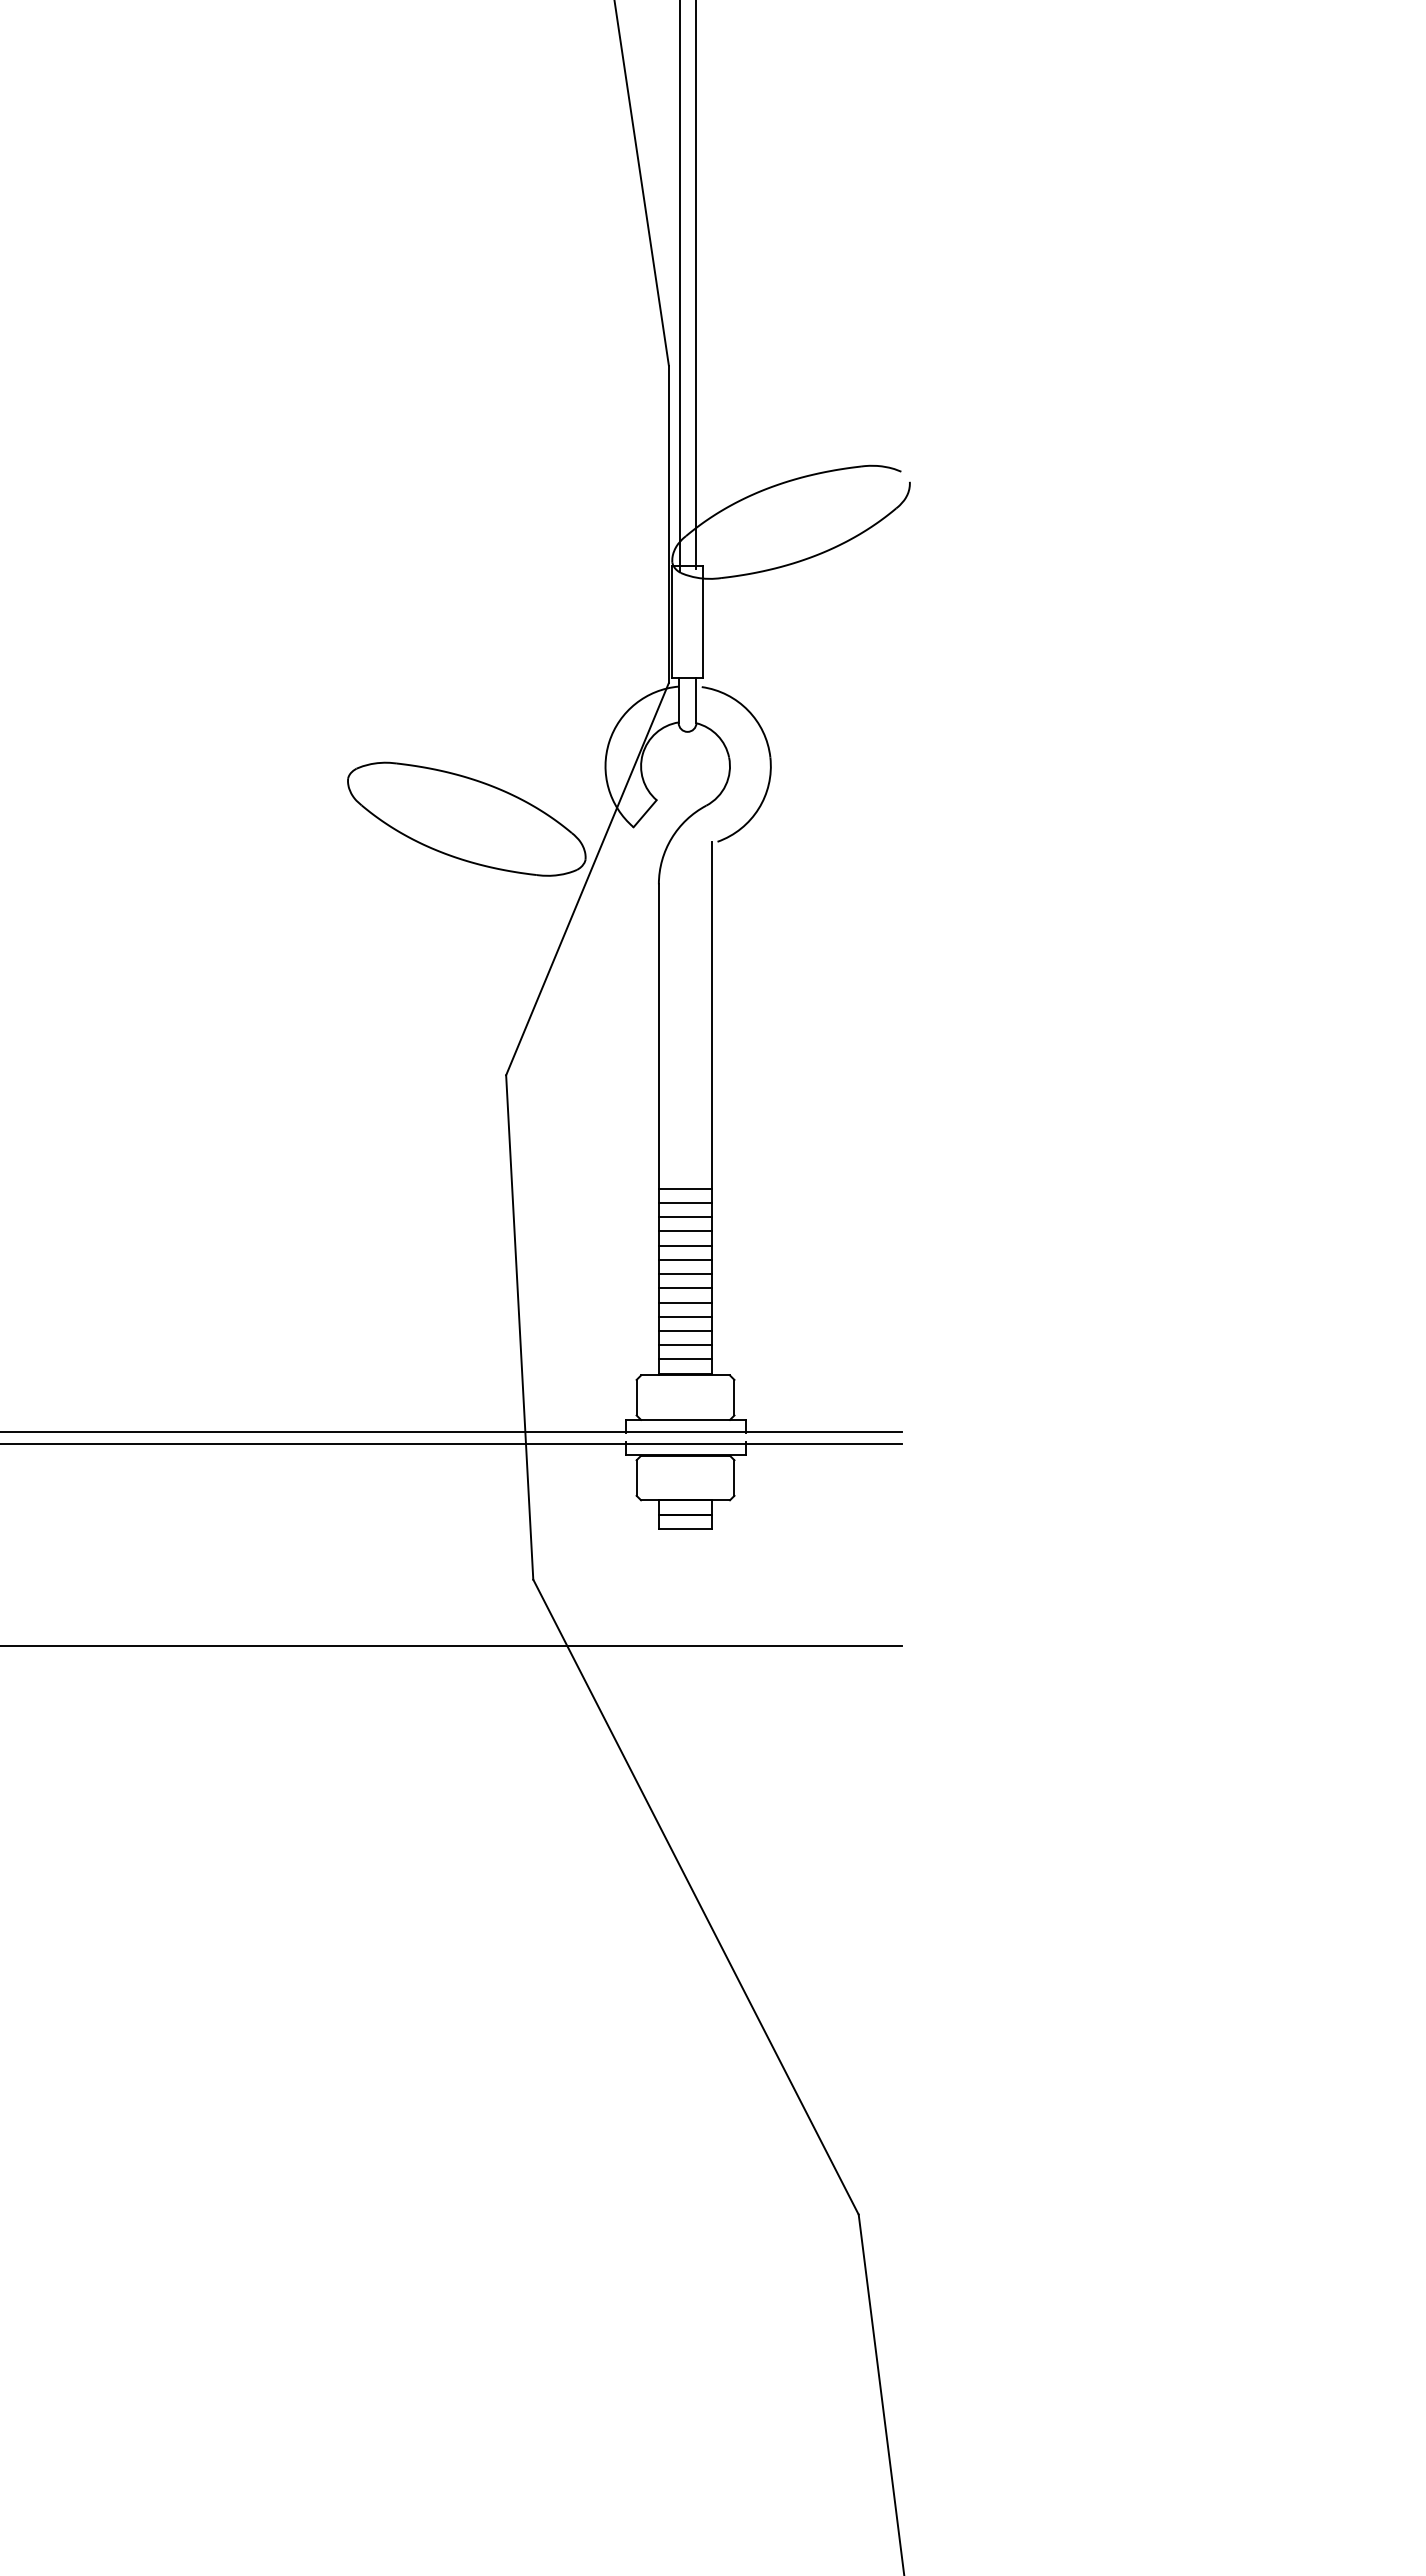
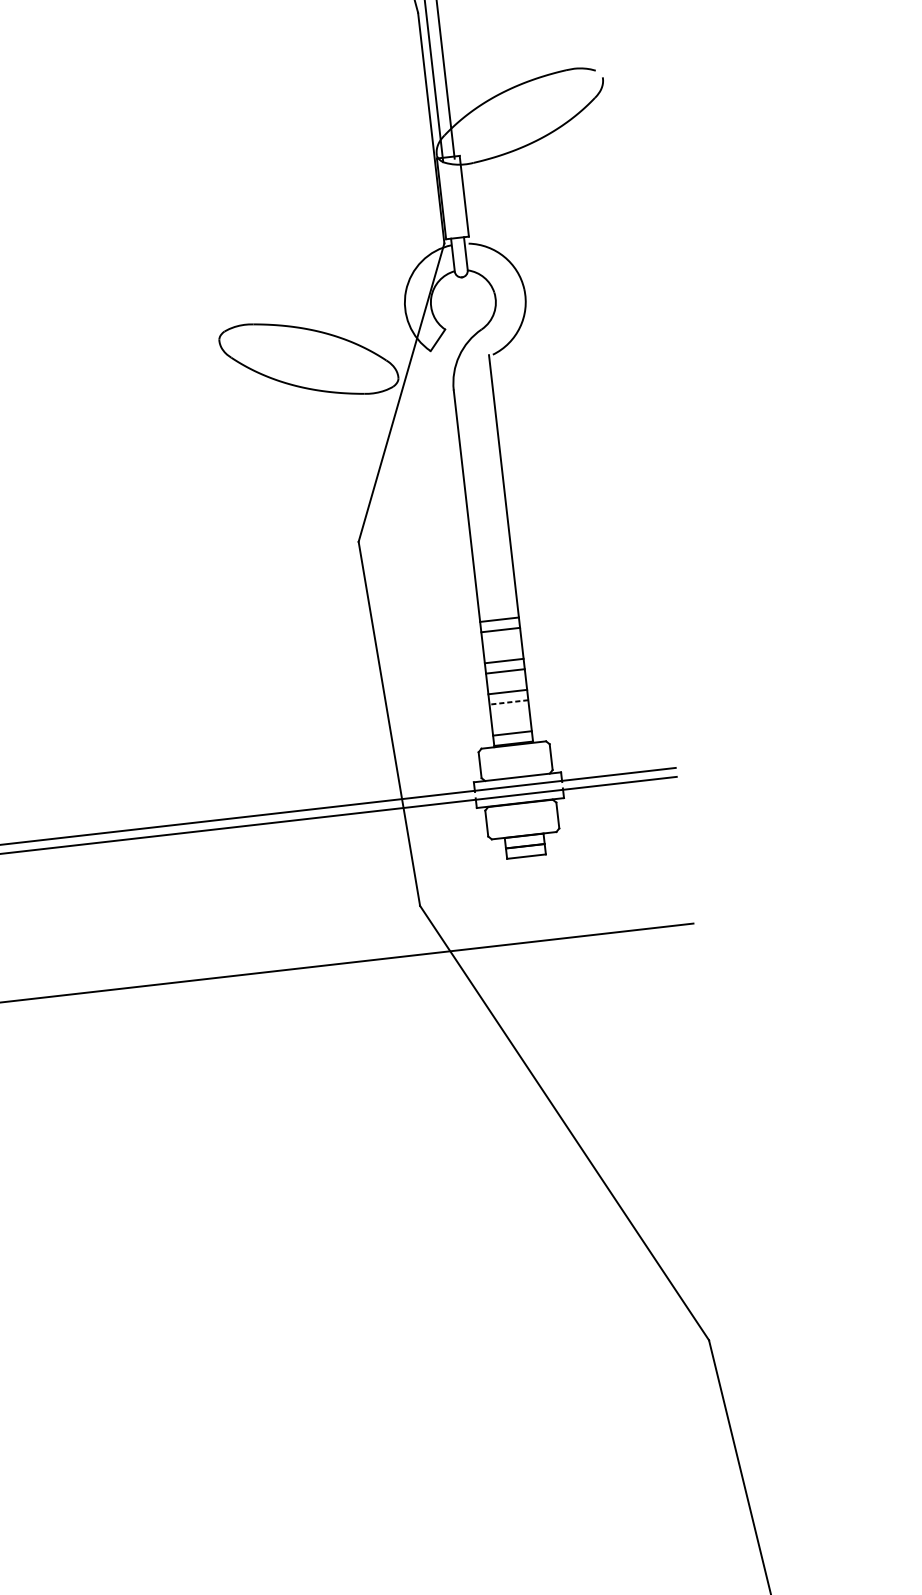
line: (685, 1188) -> (498, 609), removed
line: (685, 1231) -> (501, 640), removed
line: (685, 1245) -> (503, 650), removed
line: (685, 1288) -> (506, 681), removed
line: (685, 1316) -> (508, 702), solid -> dashed
line: (685, 1331) -> (510, 713), removed
line: (685, 1345) -> (511, 723), removed

